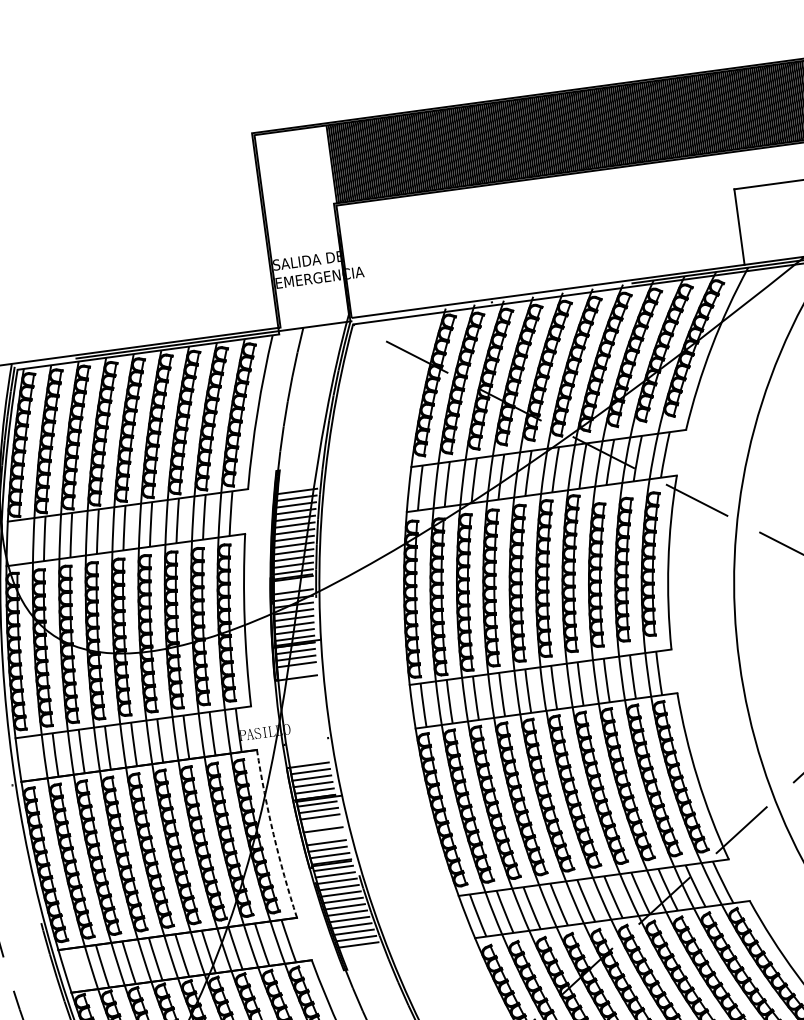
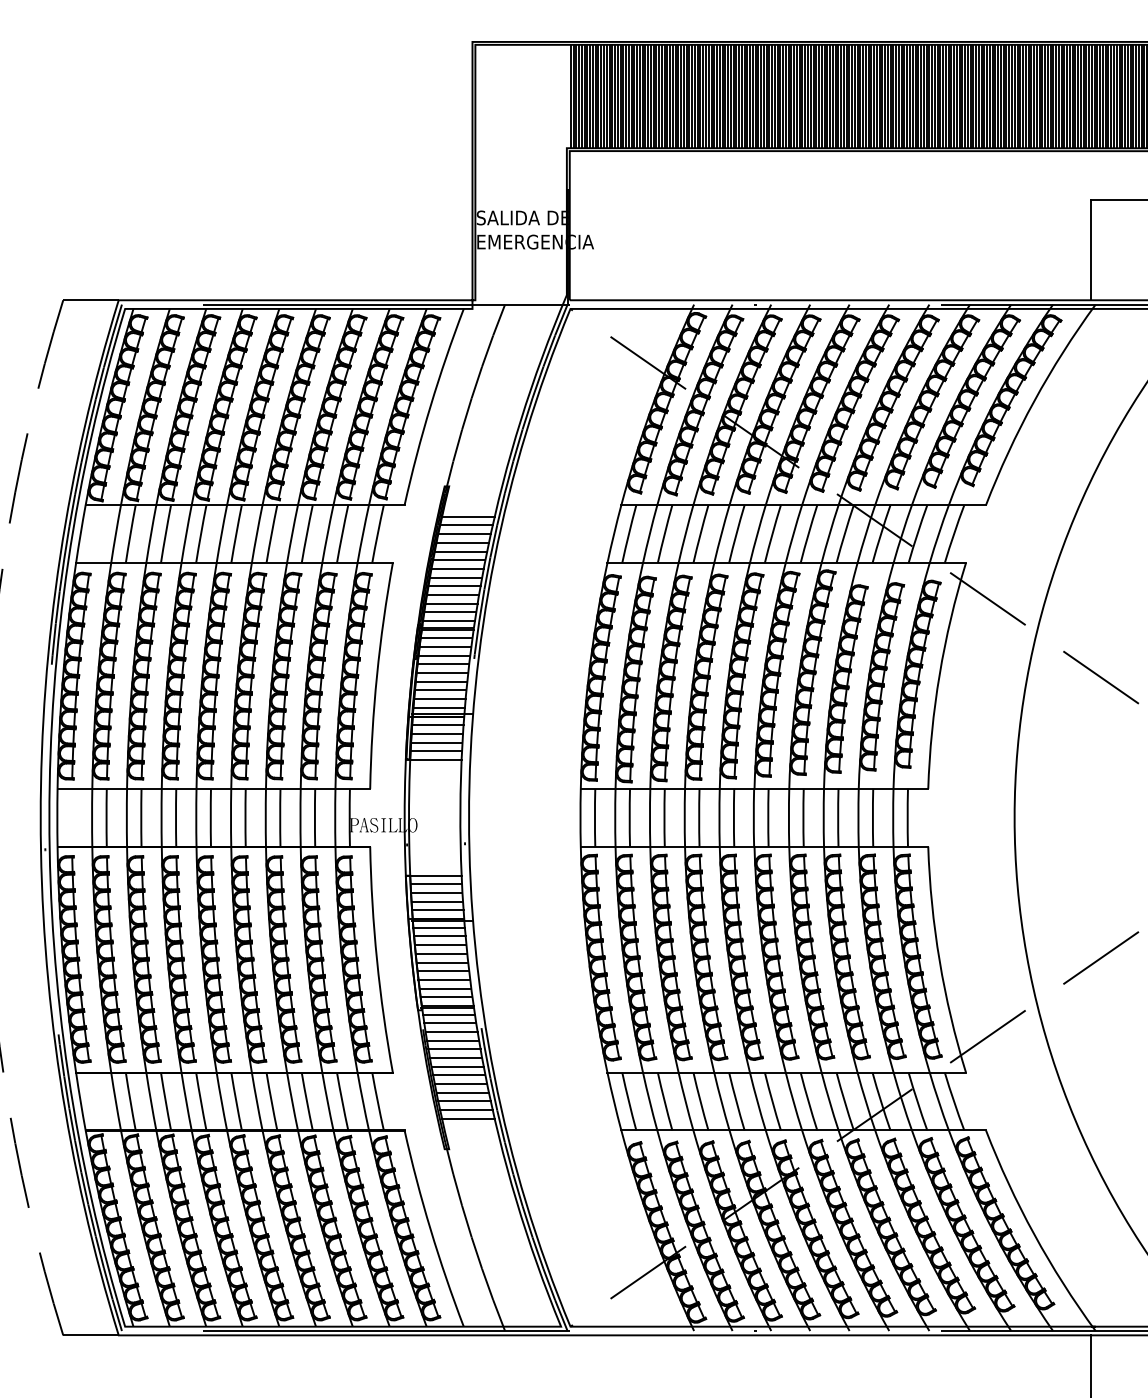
line: (293, 585) -> (446, 638), added
line: (297, 671) -> (436, 751), added
line: (321, 823) -> (441, 953), added
arc: (274, 834) -> (377, 960), dashed -> solid
line: (324, 836) -> (443, 971), added

